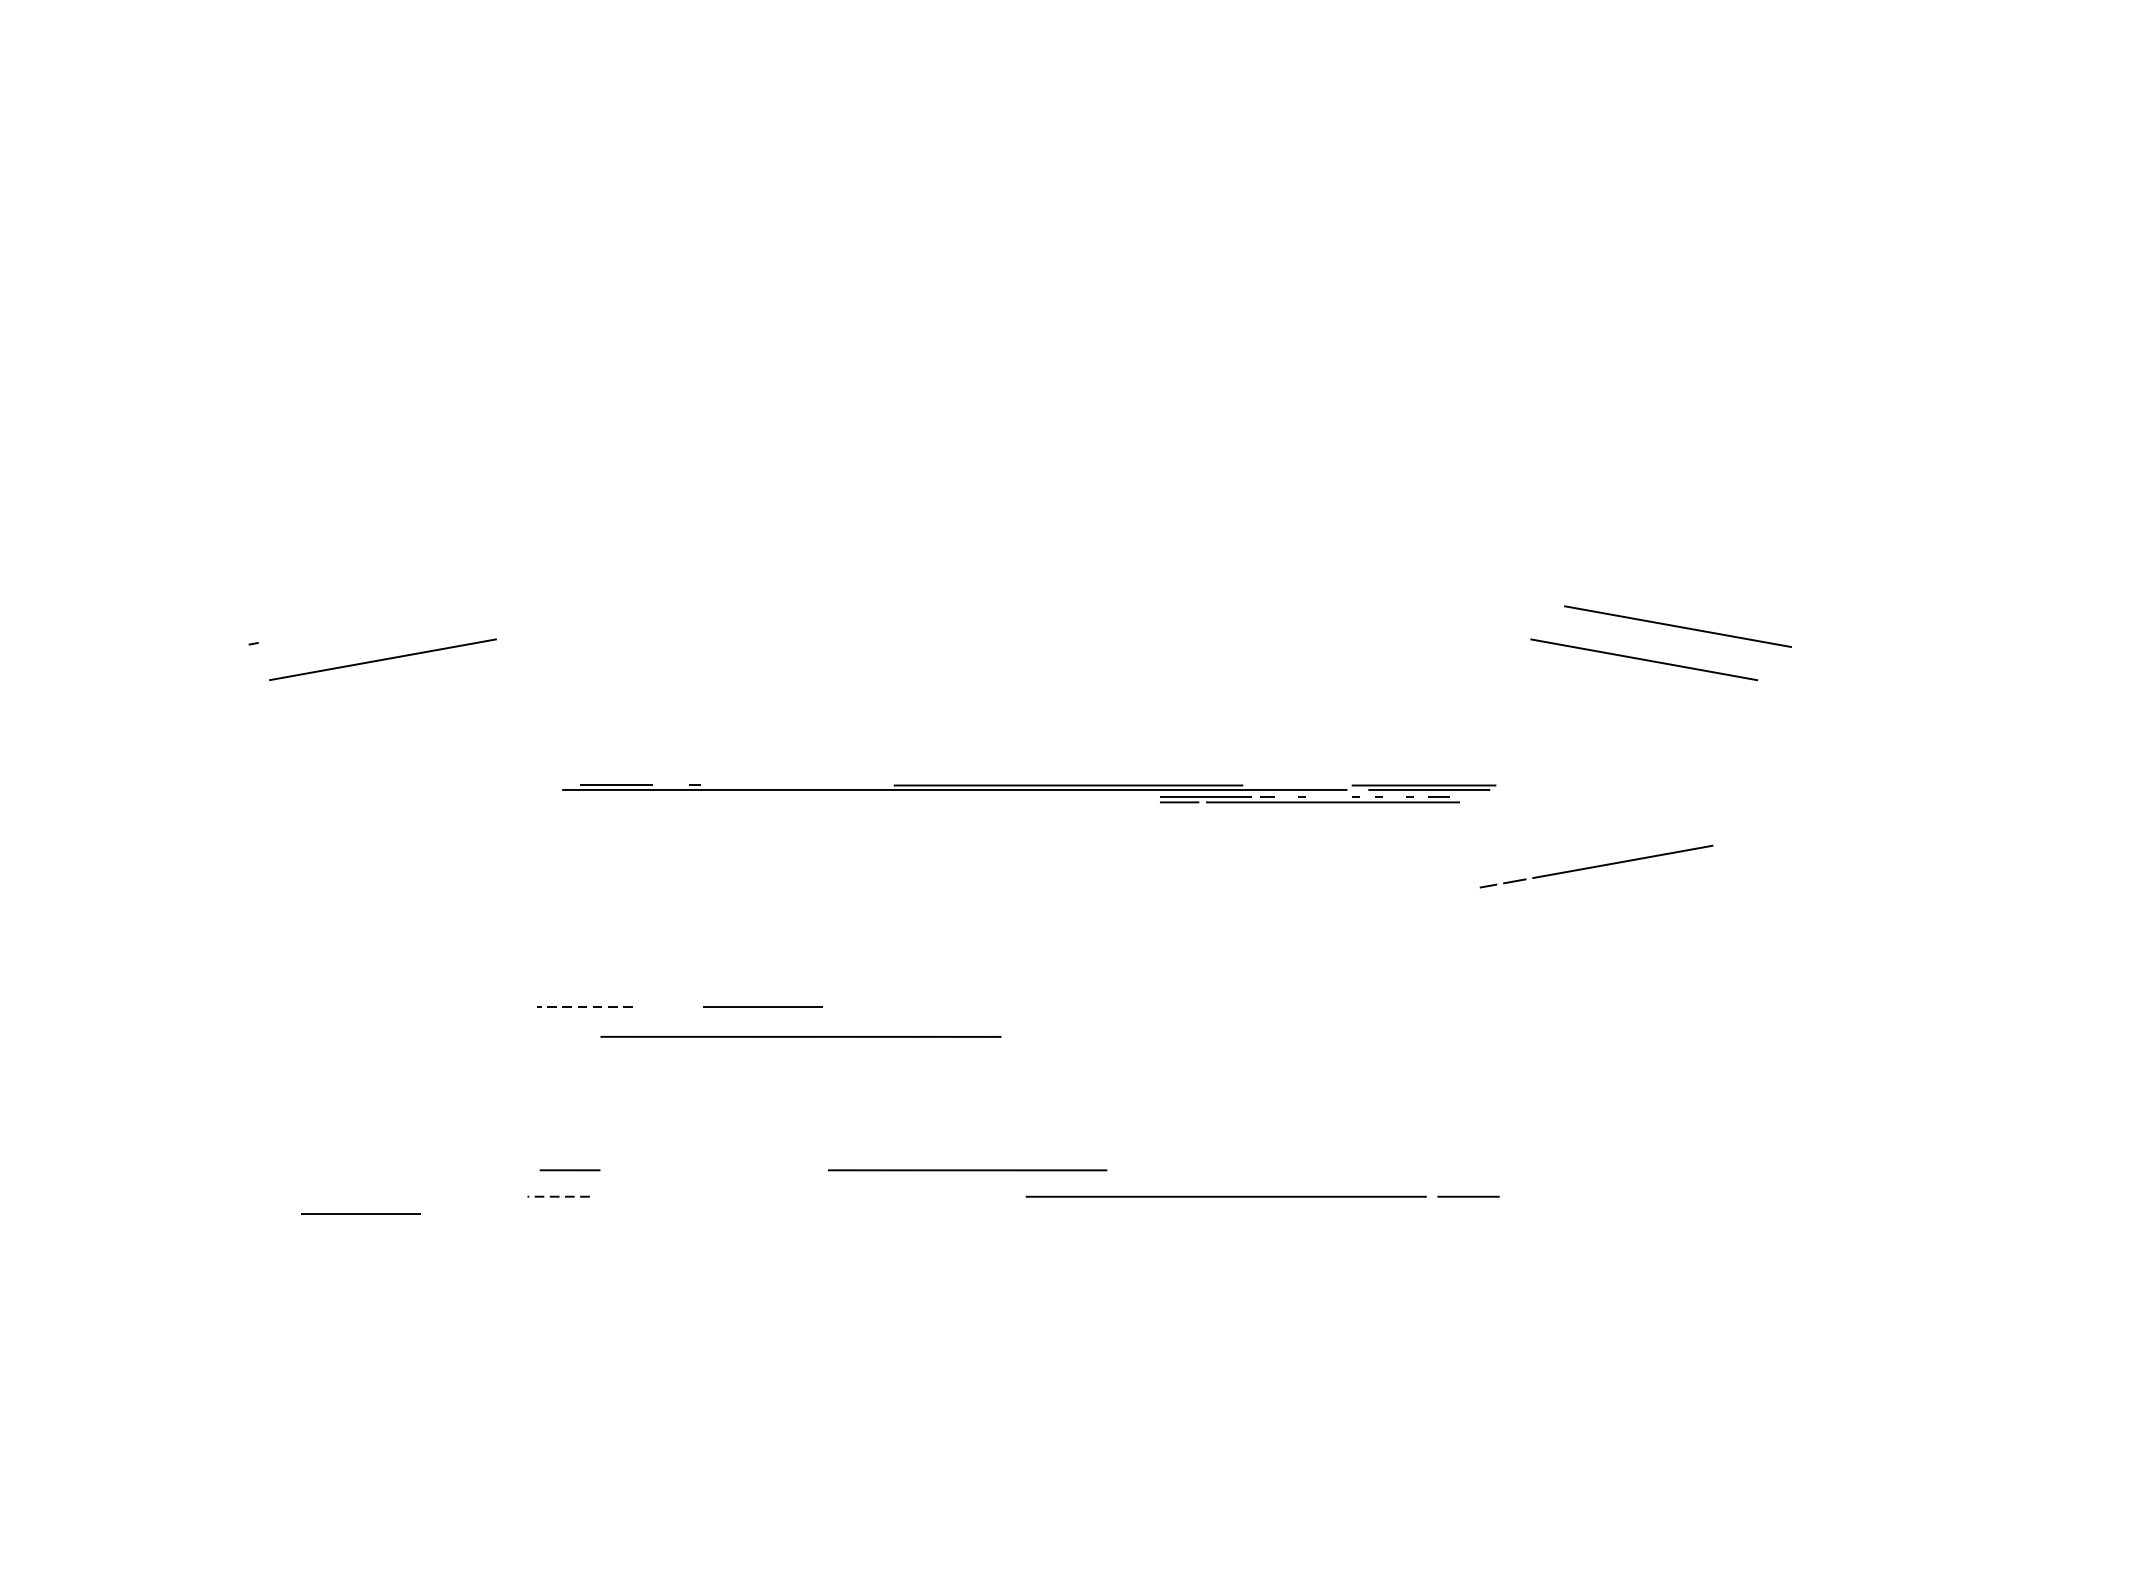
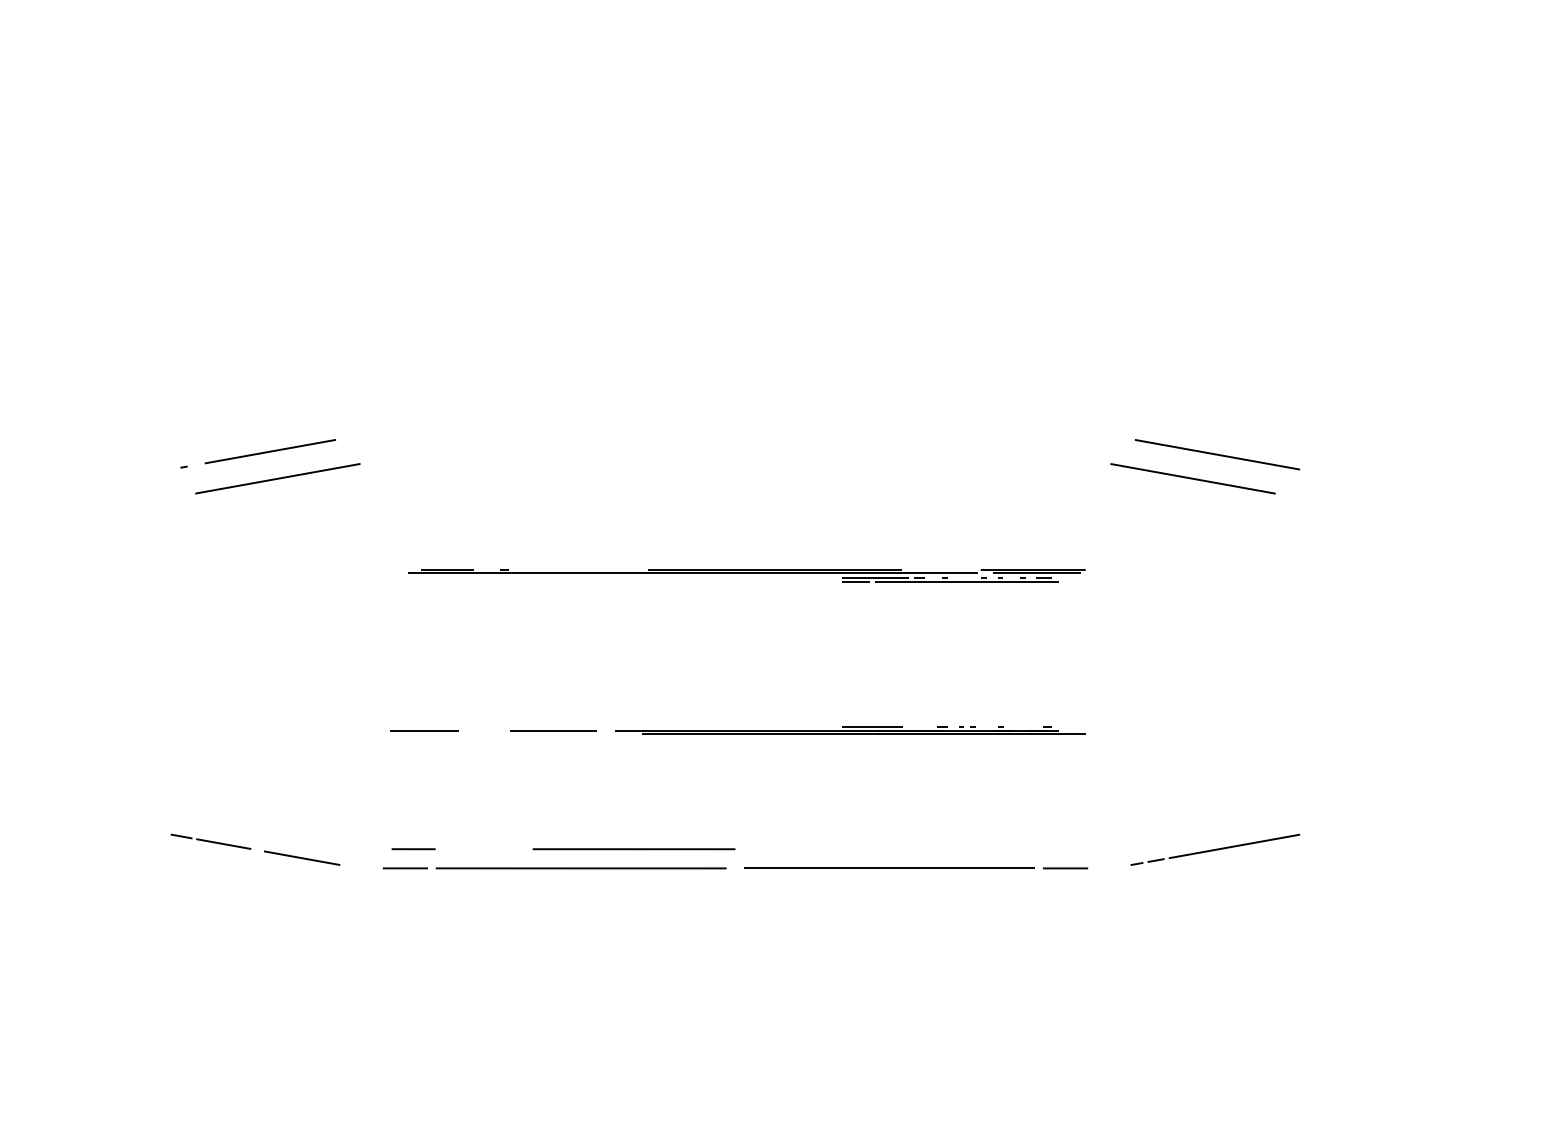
line: (372, 622) -> (270, 451), added
line: (1596, 866) -> (1215, 849), moved
part: (1172, 1006) -> (850, 730), added
line: (585, 1008) -> (424, 731), dashed -> solid
line: (800, 1037) -> (580, 868), moved
line: (290, 1159) -> (210, 841), added
line: (966, 1170) -> (633, 849), moved
line: (416, 1181) -> (302, 857), added
line: (558, 1196) -> (405, 868), dashed -> solid
line: (360, 1213) -> (261, 880), removed

